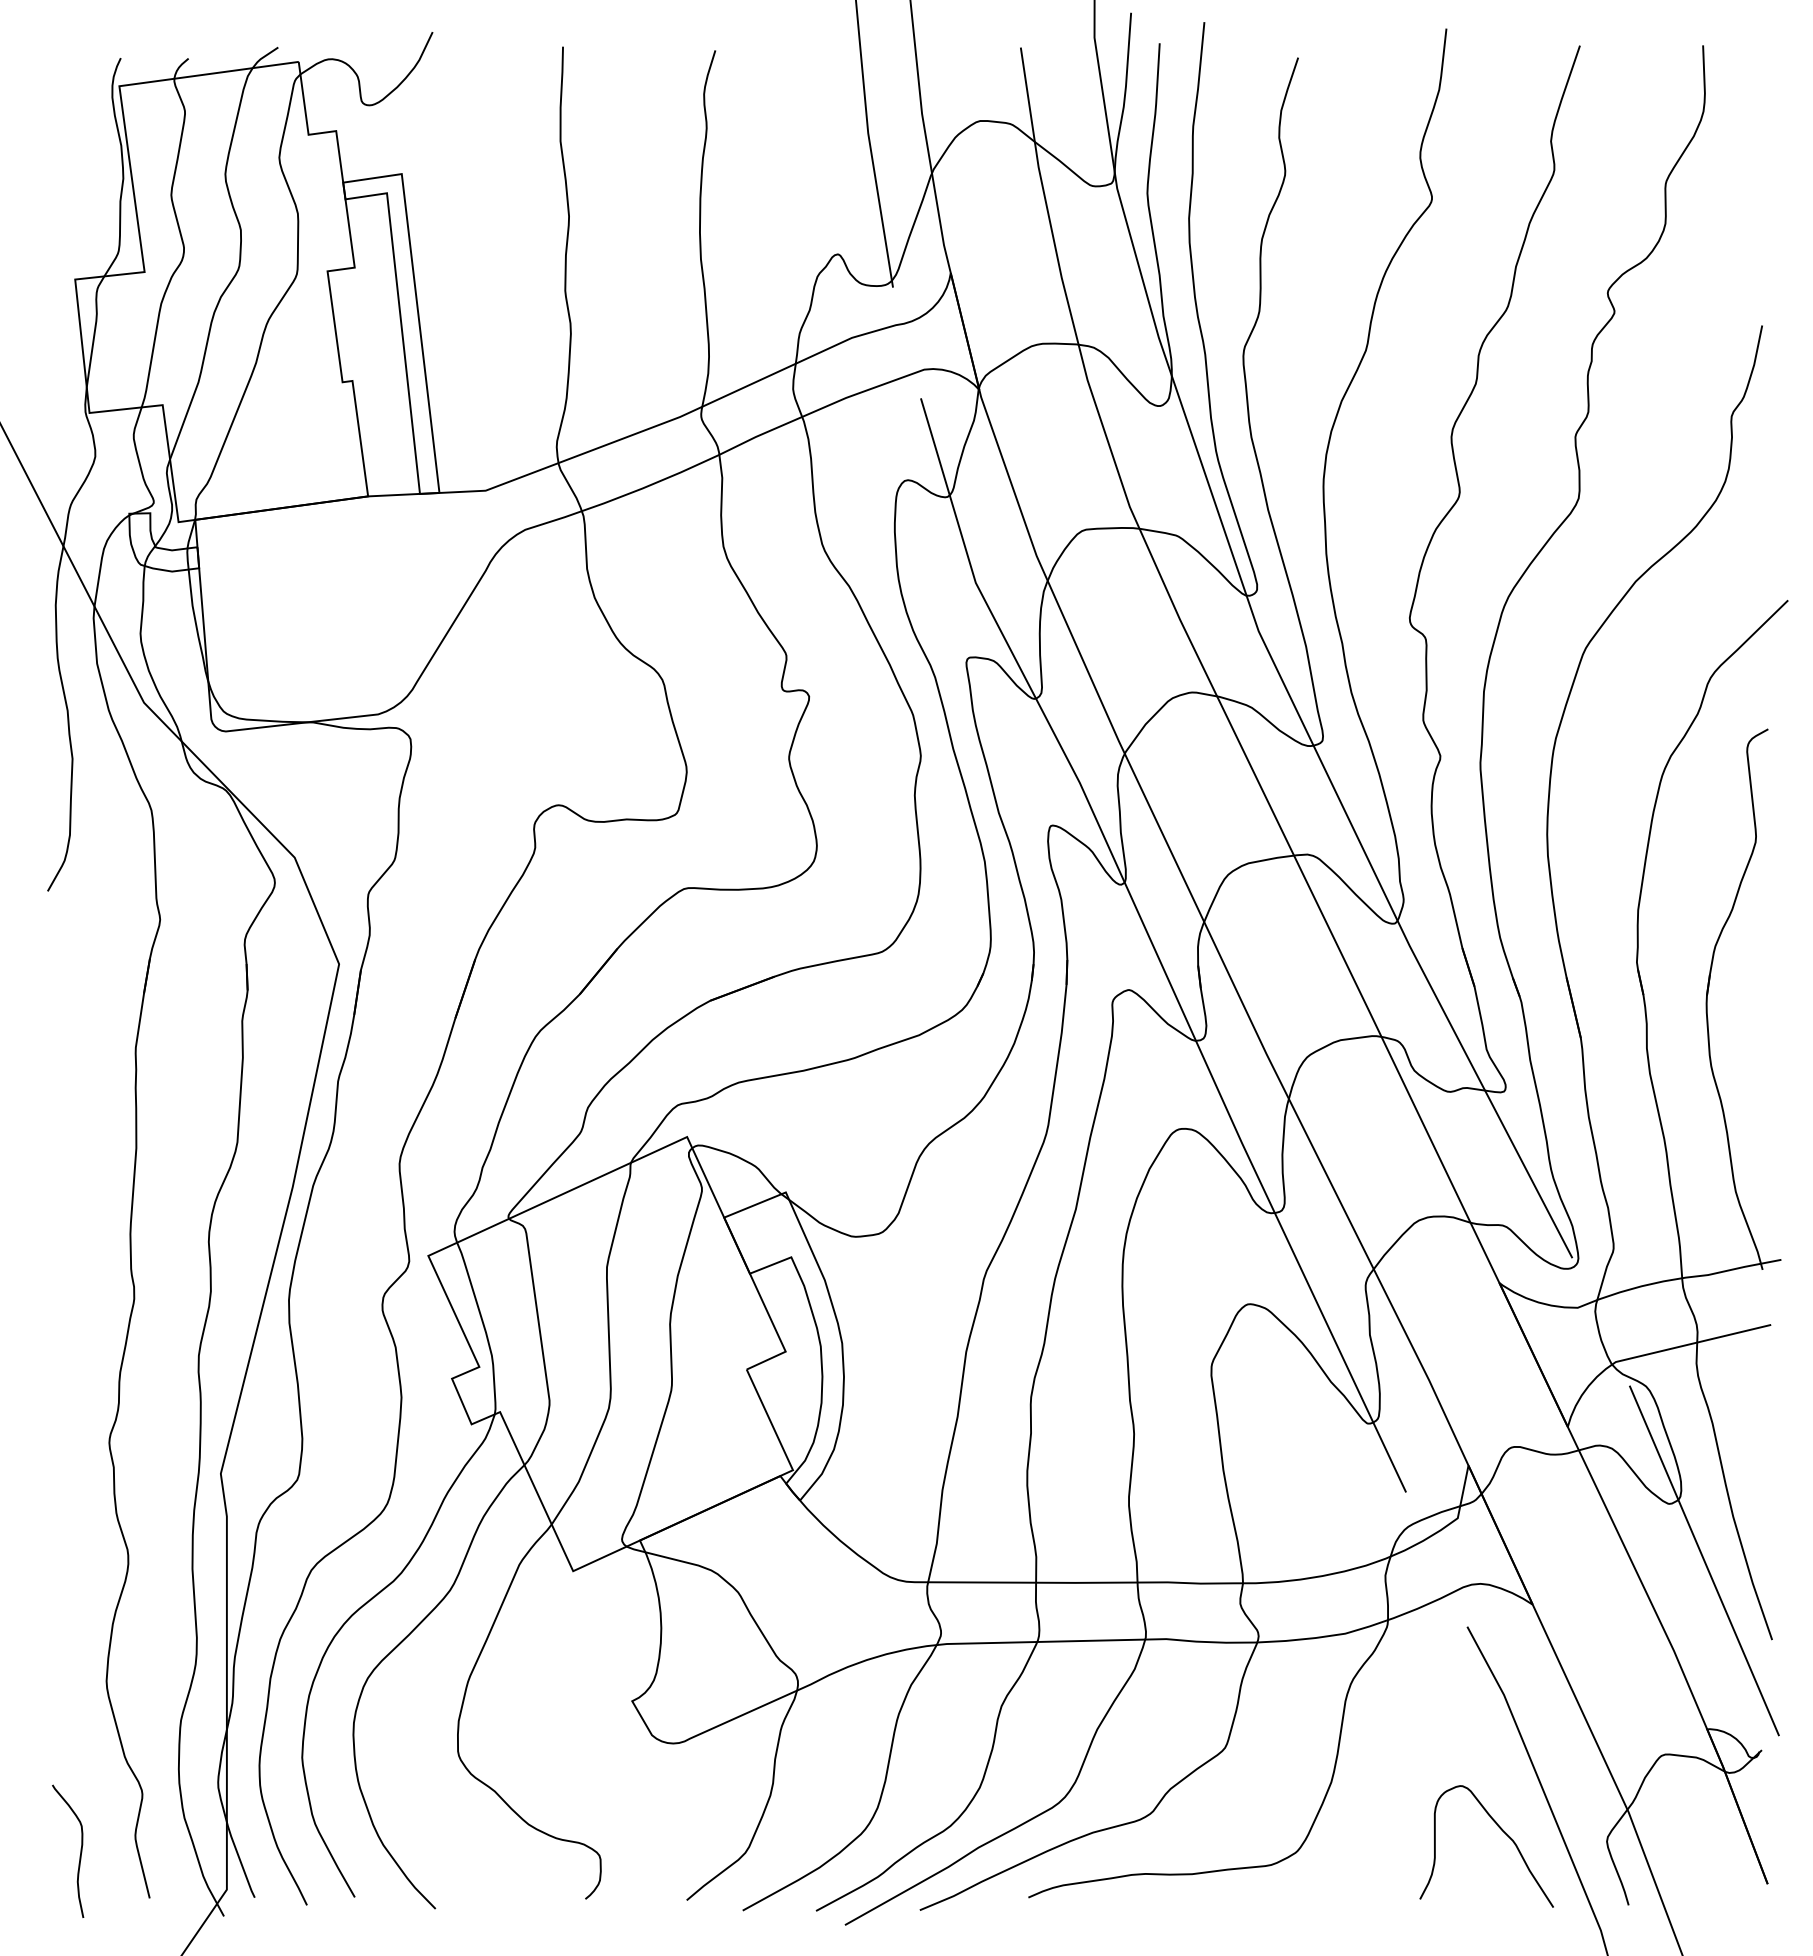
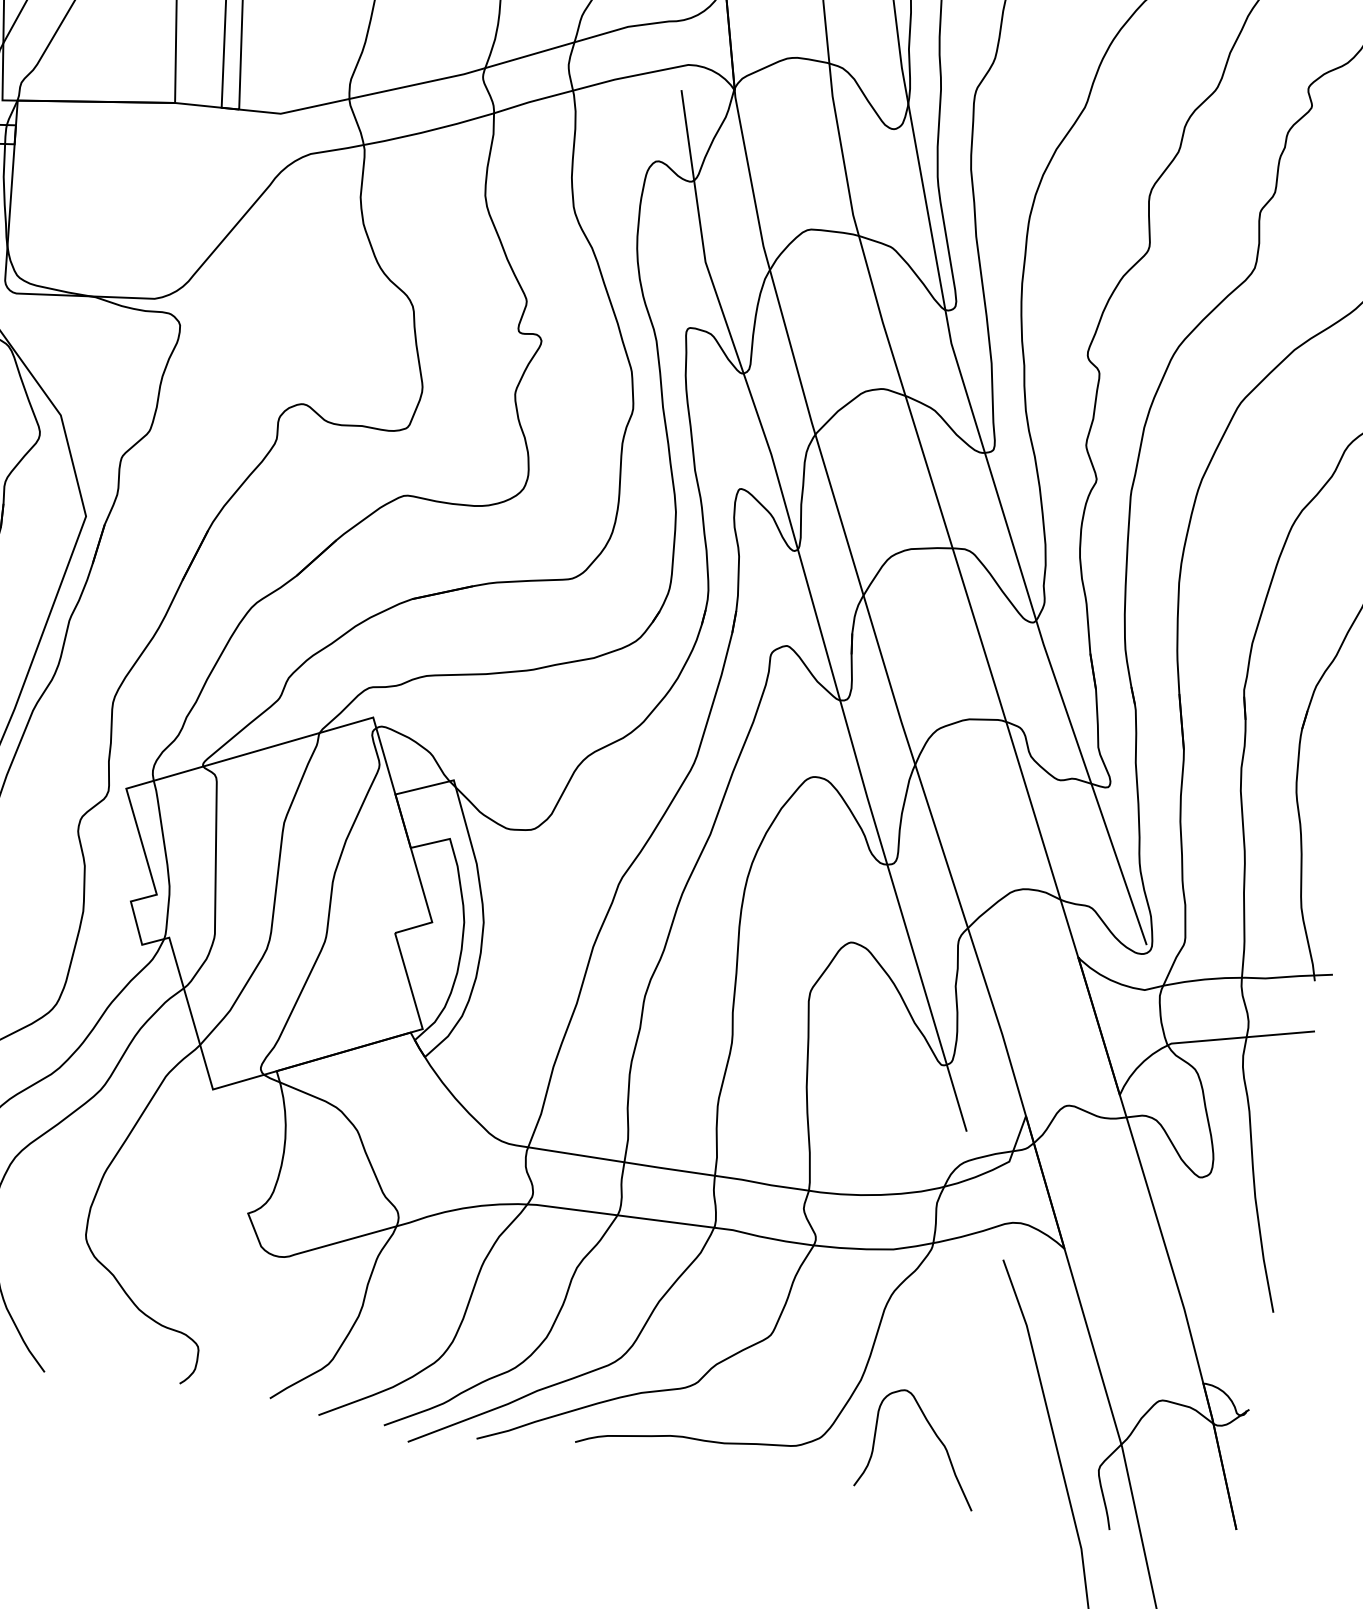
line: (1704, 1560) -> (1223, 1232), removed
curve: (1501, 1830) -> (935, 1435), moved

